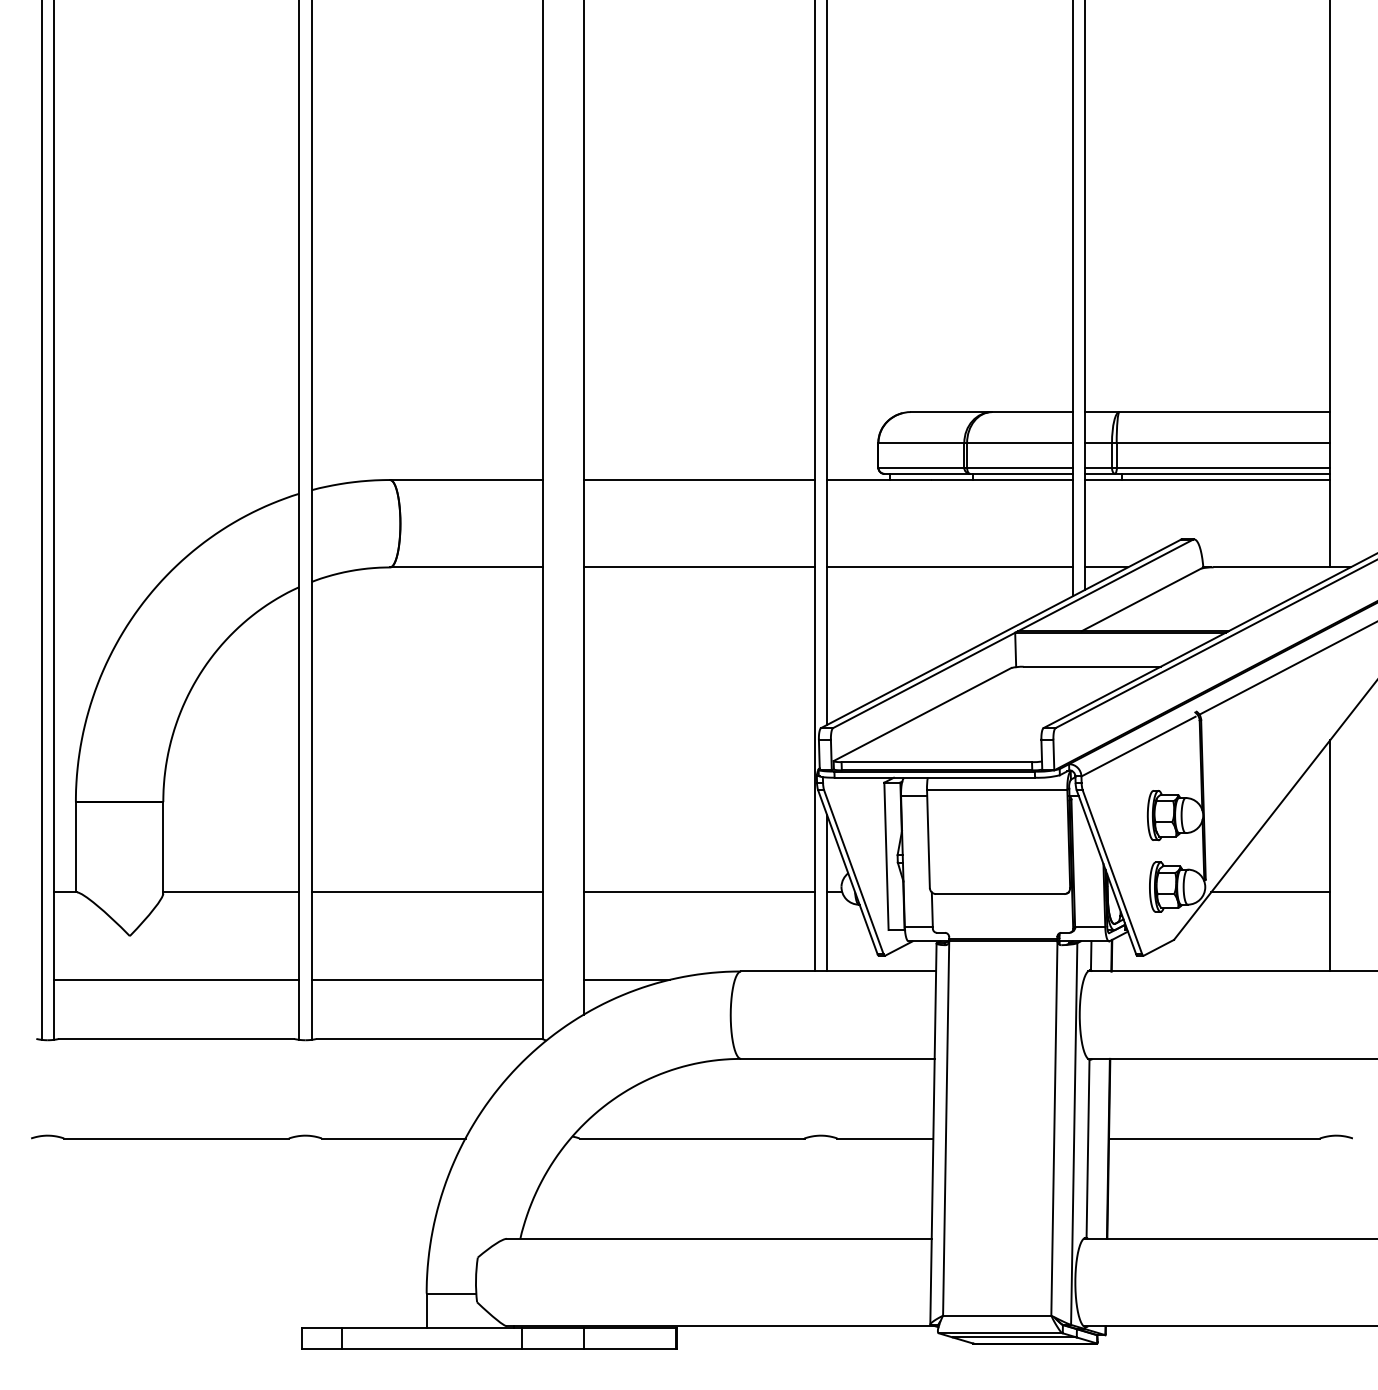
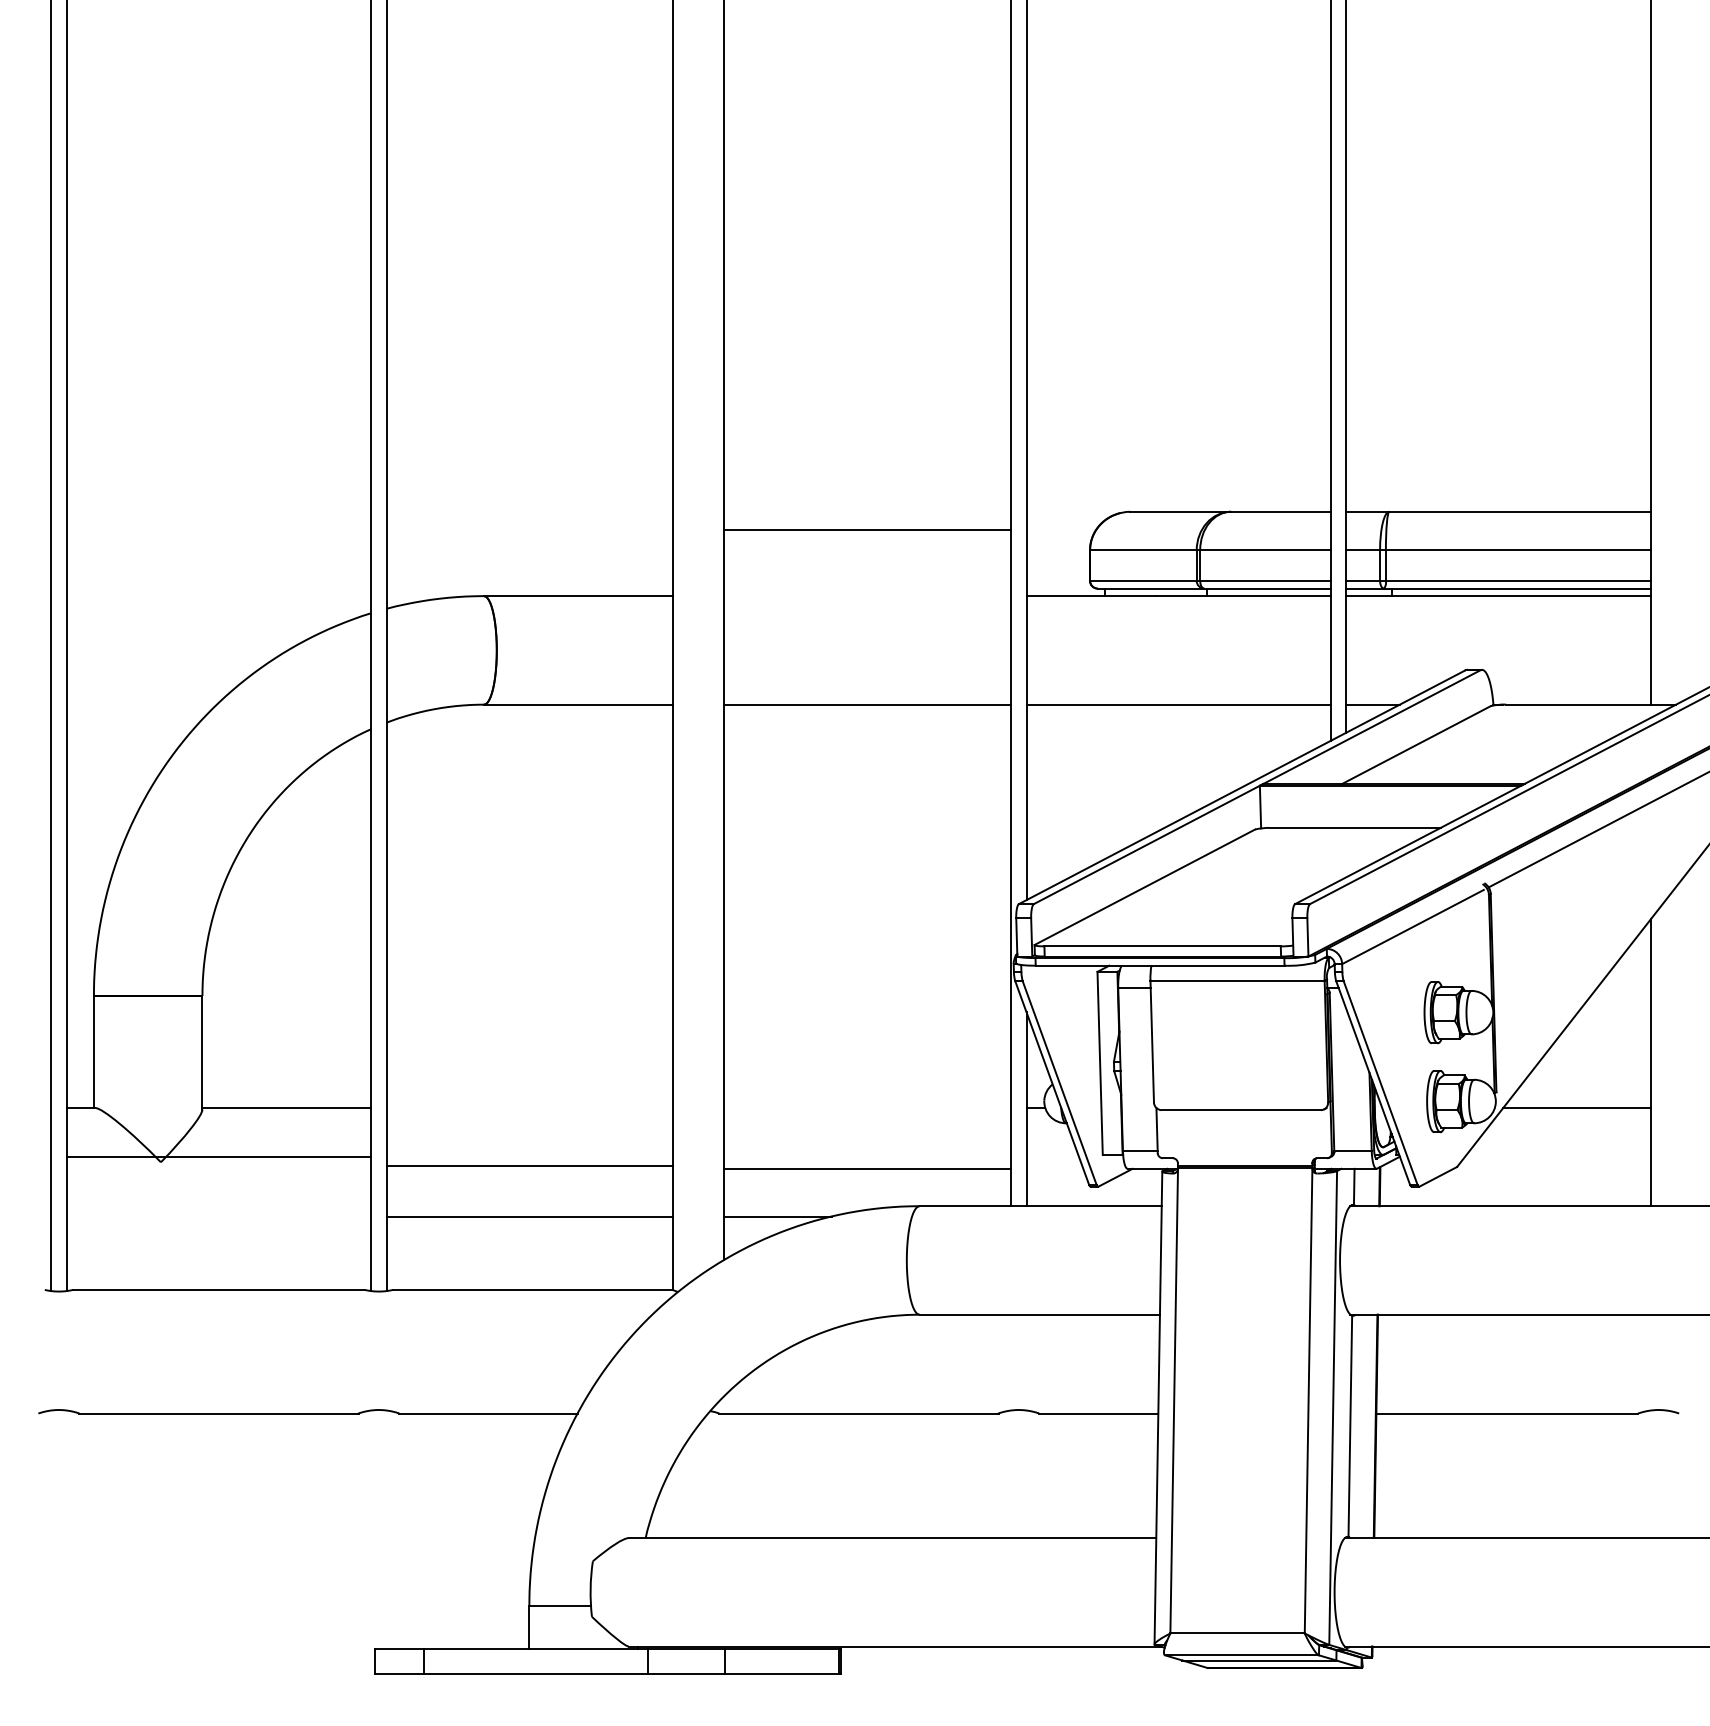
line: (699, 480) -> (867, 530), moved
line: (426, 892) -> (529, 1166), moved
line: (699, 892) -> (867, 1169), moved
line: (176, 979) -> (218, 1156), moved

